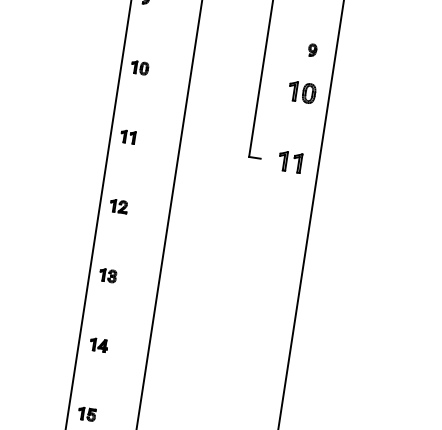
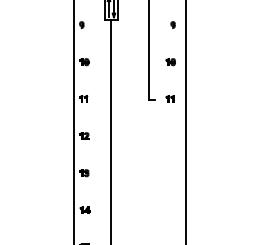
part: (311, 50) -> (172, 25), moved
part: (300, 93) -> (170, 62), size x0.62
part: (288, 160) -> (169, 98), size x0.62

